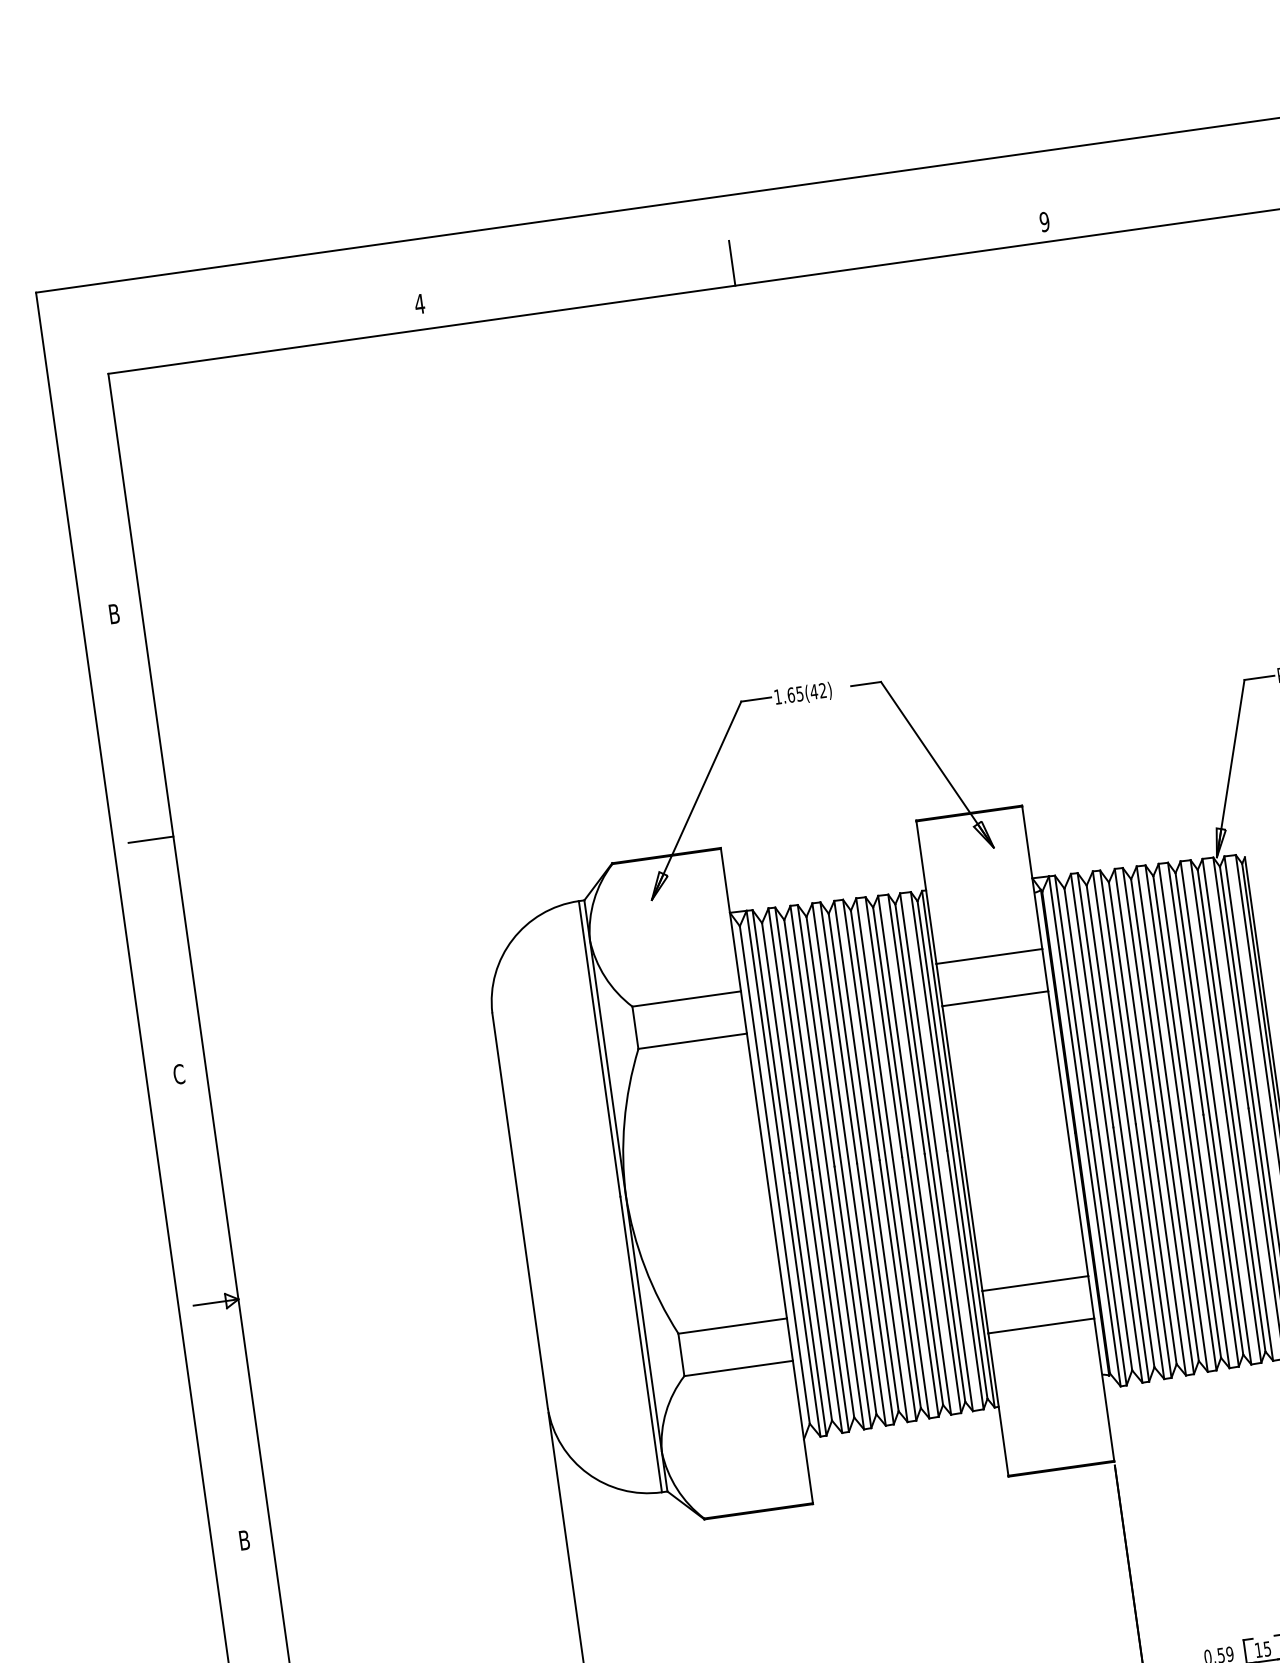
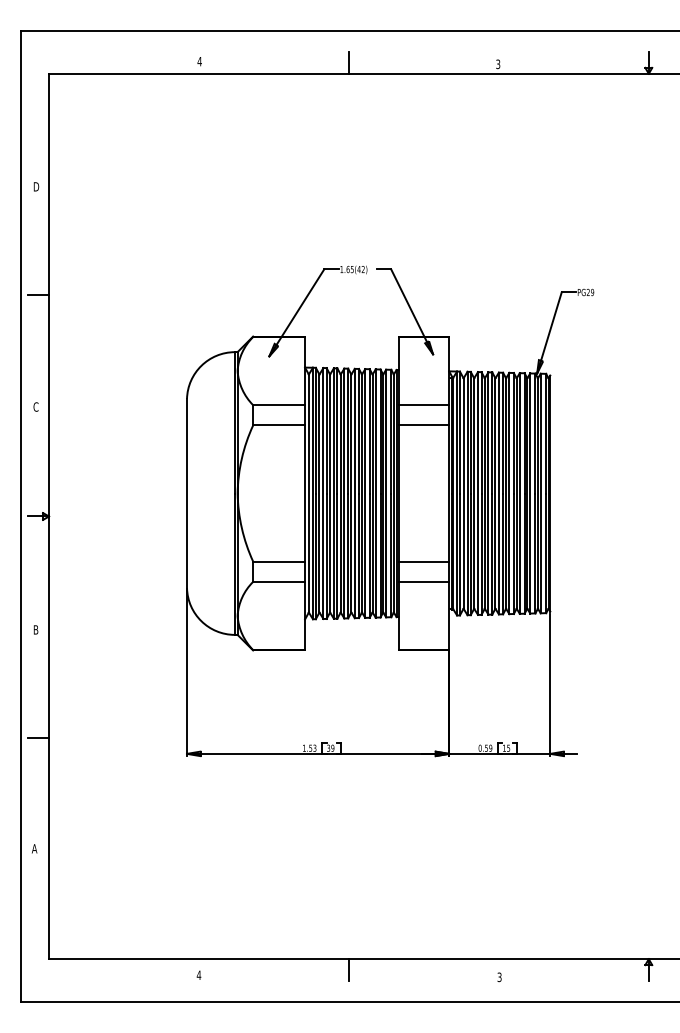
text: (1045, 220) -> (498, 63), 9 -> 3
text: (115, 613) -> (36, 186), B -> D

